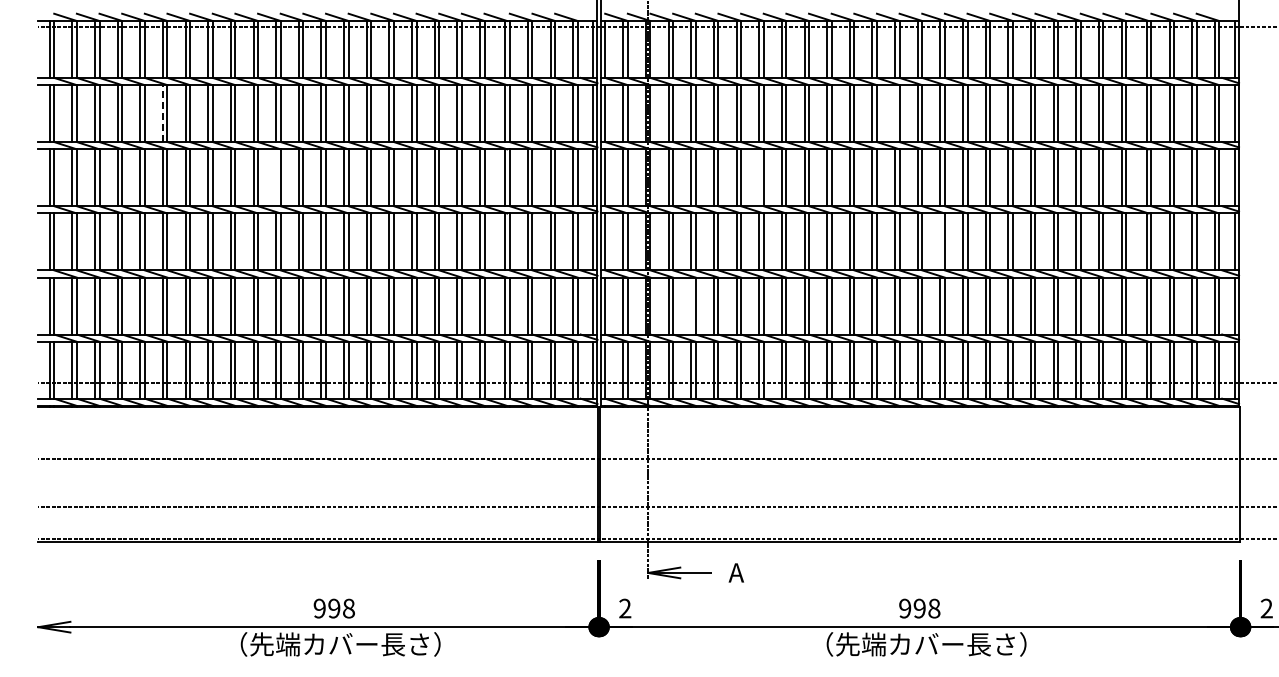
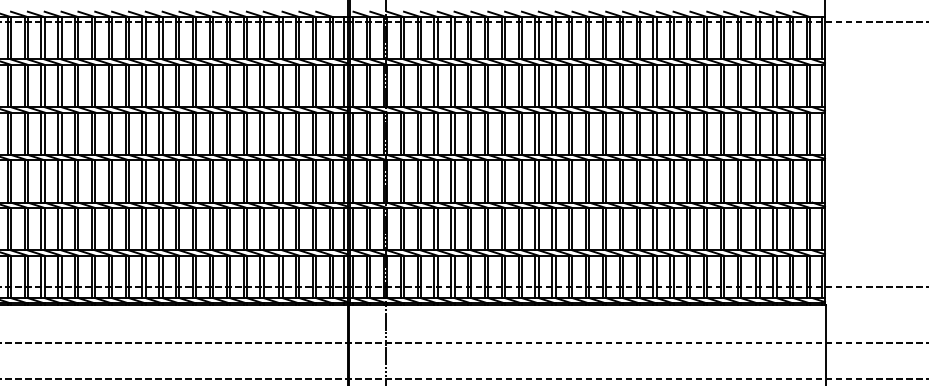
line: (162, 113) -> (24, 85), dashed -> solid
line: (895, 113) -> (569, 85), added
line: (276, 177) -> (108, 133), added
line: (759, 177) -> (468, 133), added
line: (940, 241) -> (602, 181), added
line: (691, 305) -> (417, 228), added

